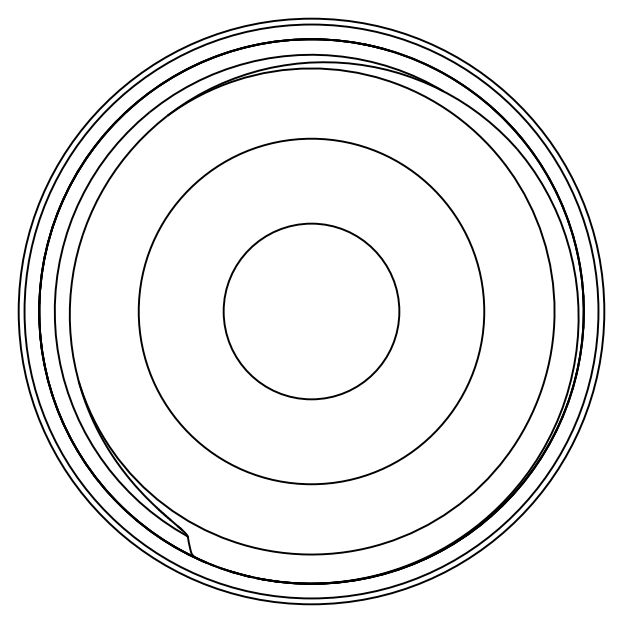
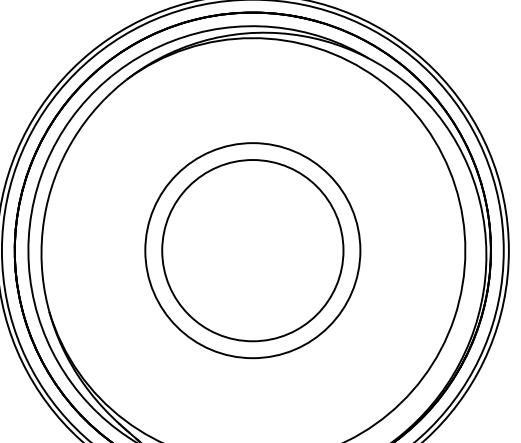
circle: (311, 311) -> (252, 250), size x0.6
circle: (311, 311) -> (252, 250), size x1.4

